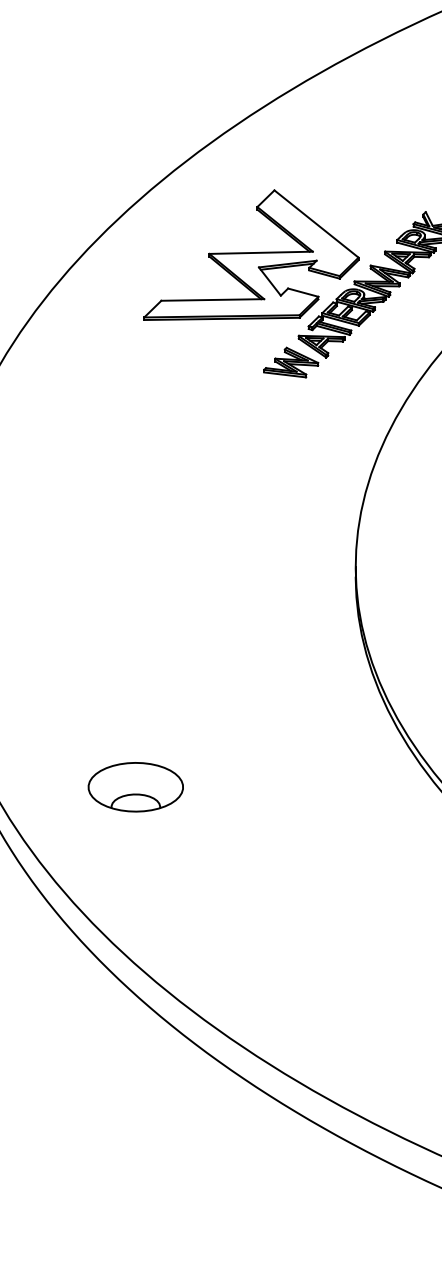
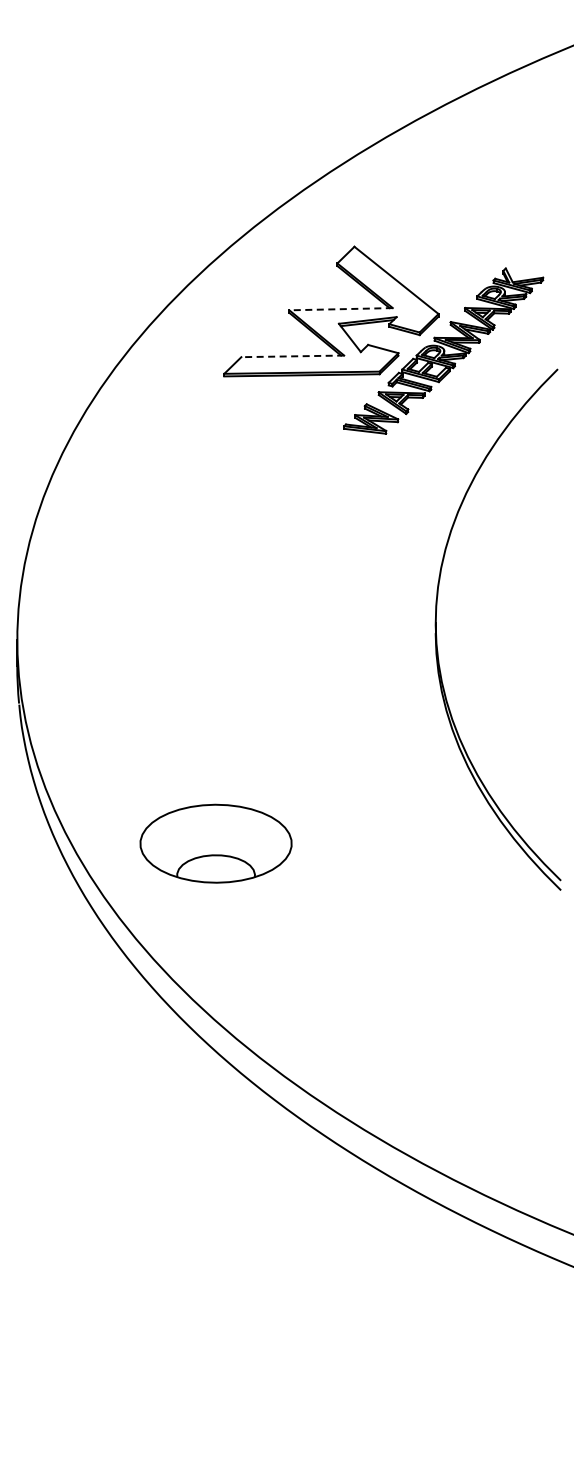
line: (261, 253) -> (341, 309), solid -> dashed
line: (212, 300) -> (292, 356), solid -> dashed
part: (135, 787) -> (215, 843), size x1.6

